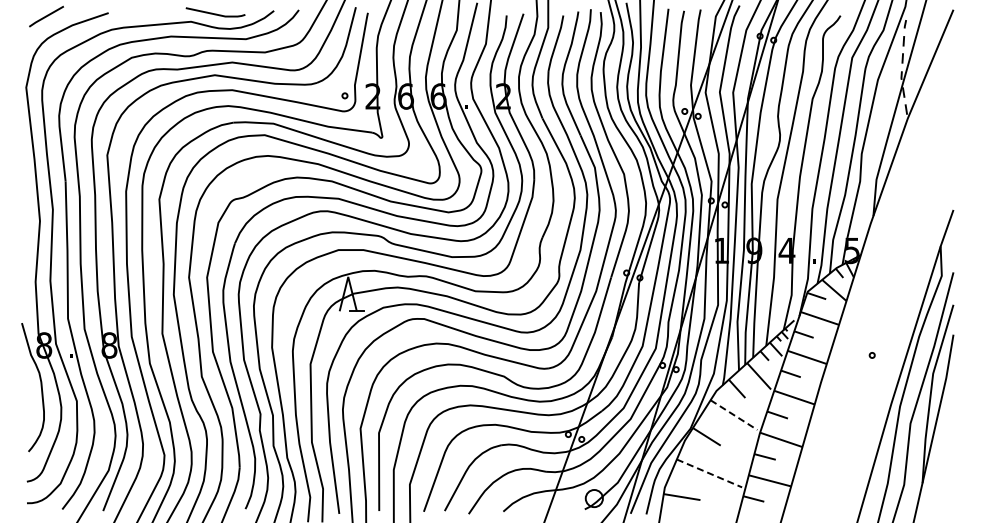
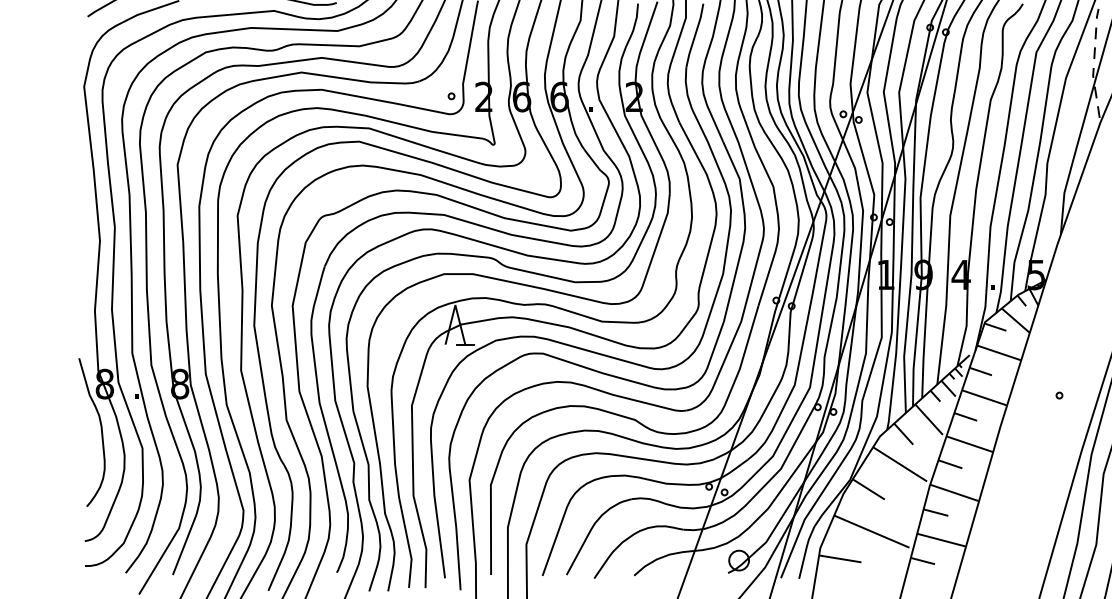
line: (733, 415) -> (899, 464), dashed -> solid
line: (709, 473) -> (871, 531), dashed -> solid

